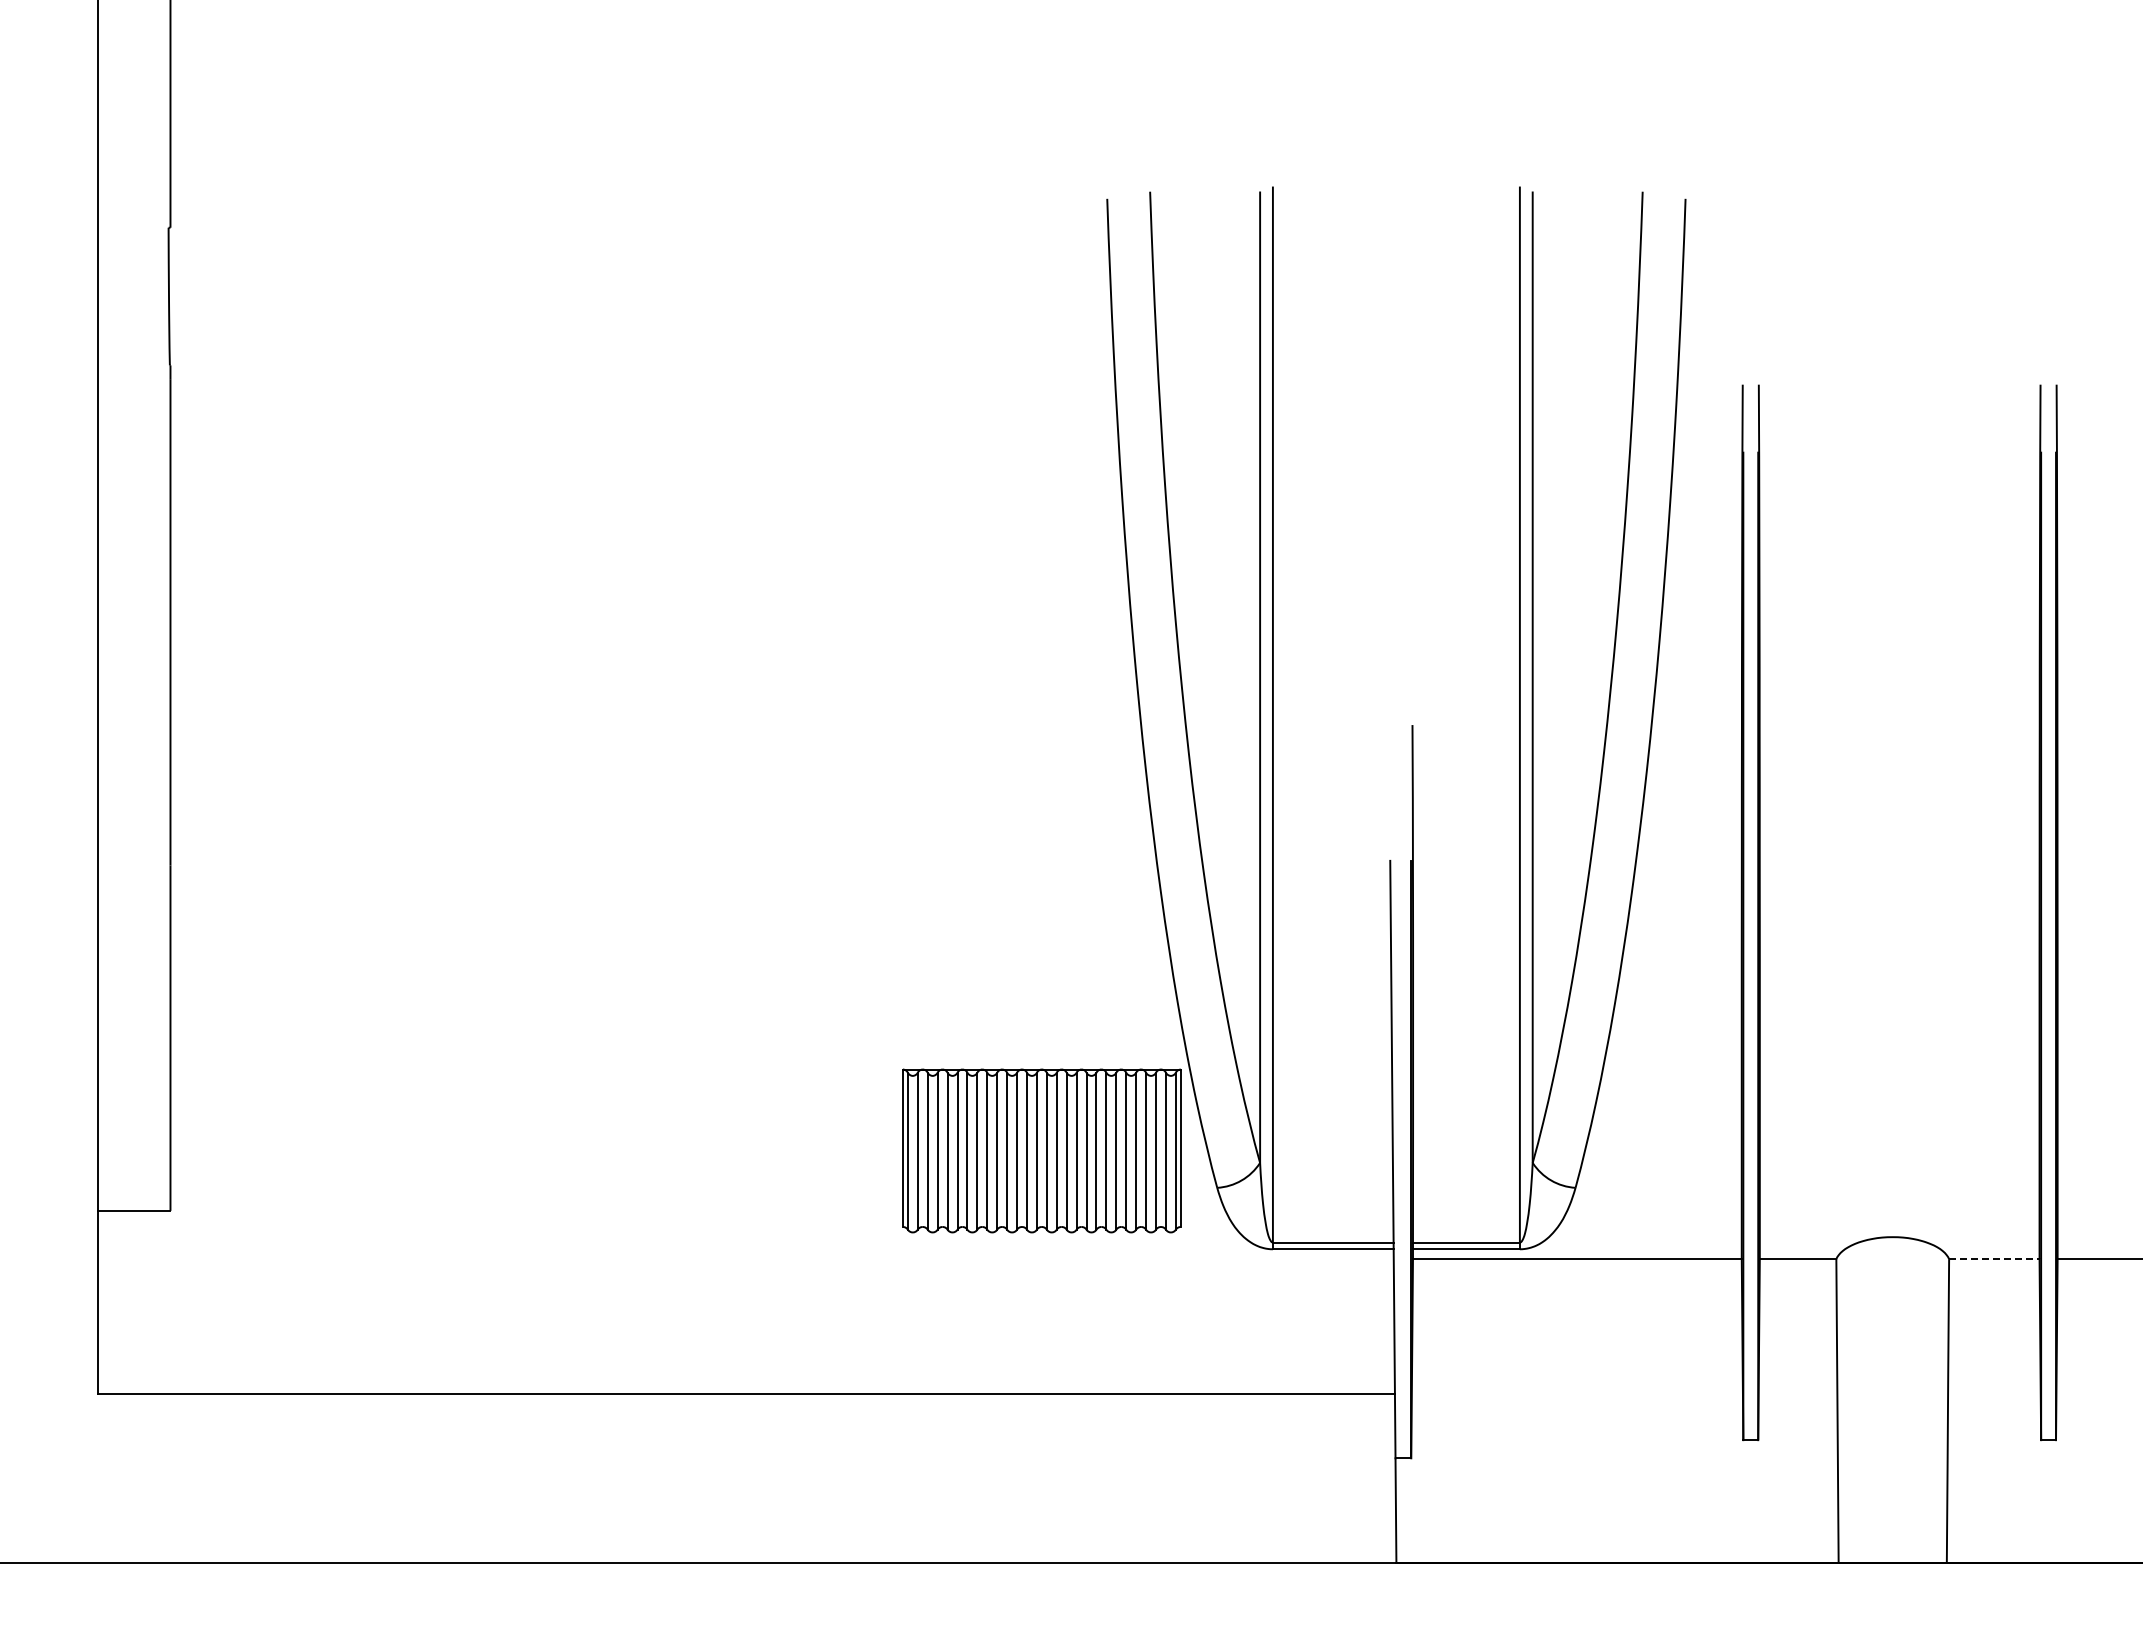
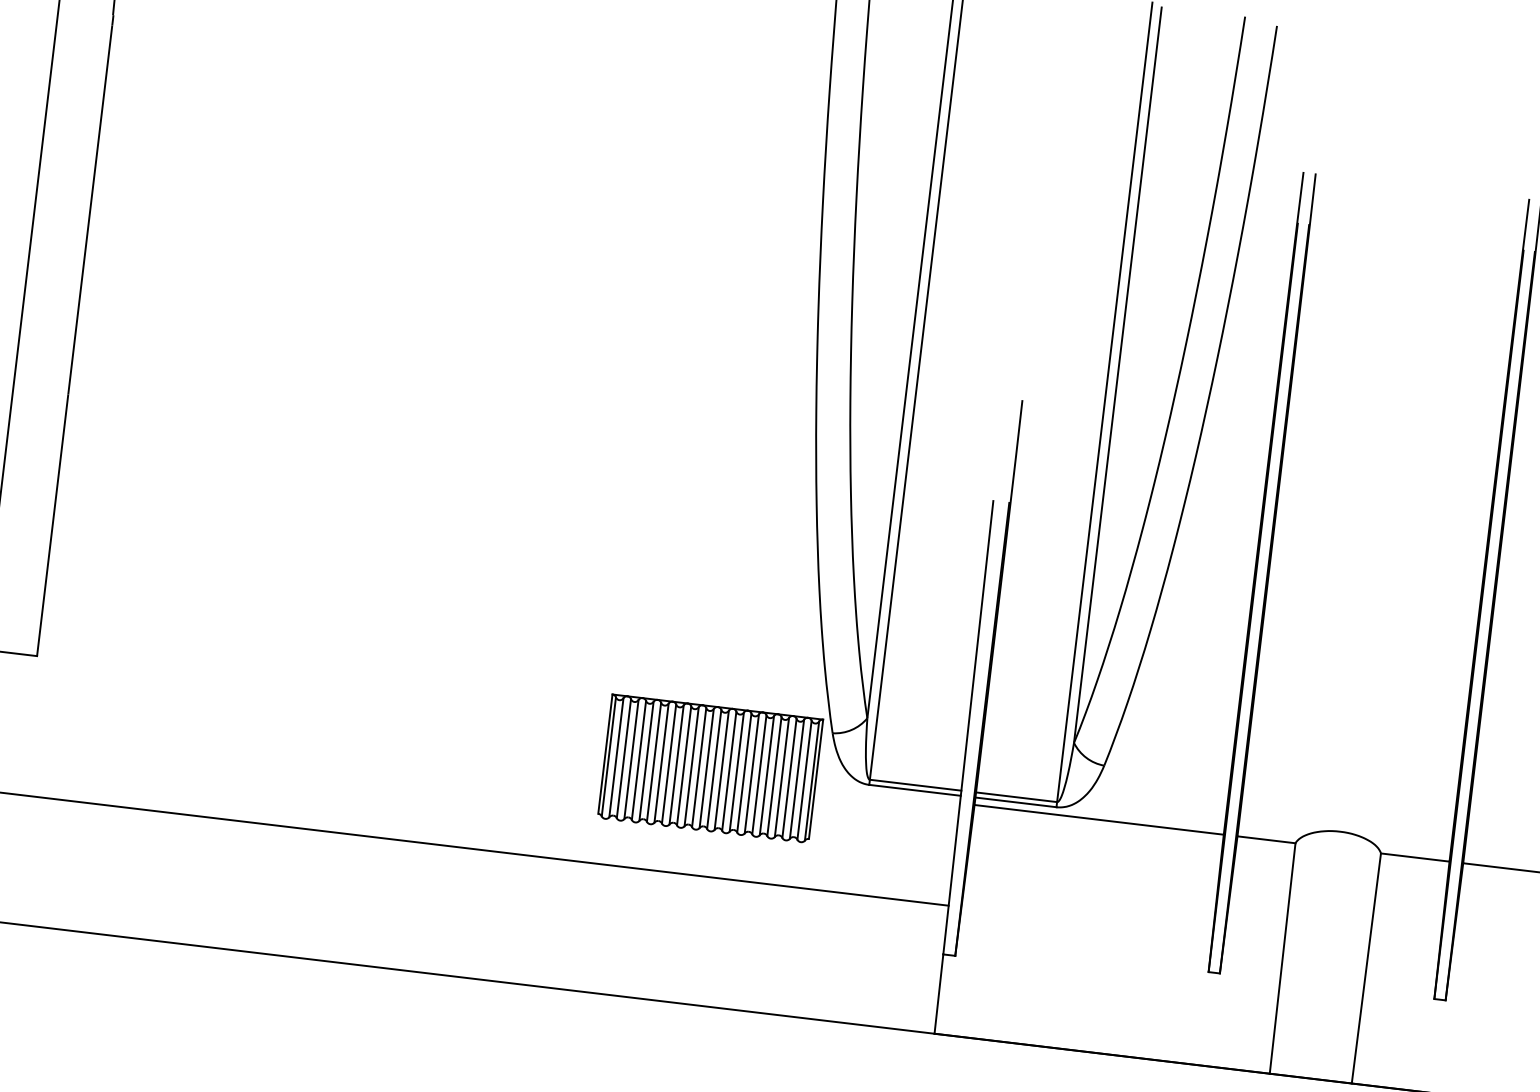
part: (1041, 1150) -> (710, 768), moved
line: (1994, 1259) -> (1415, 857), dashed -> solid

